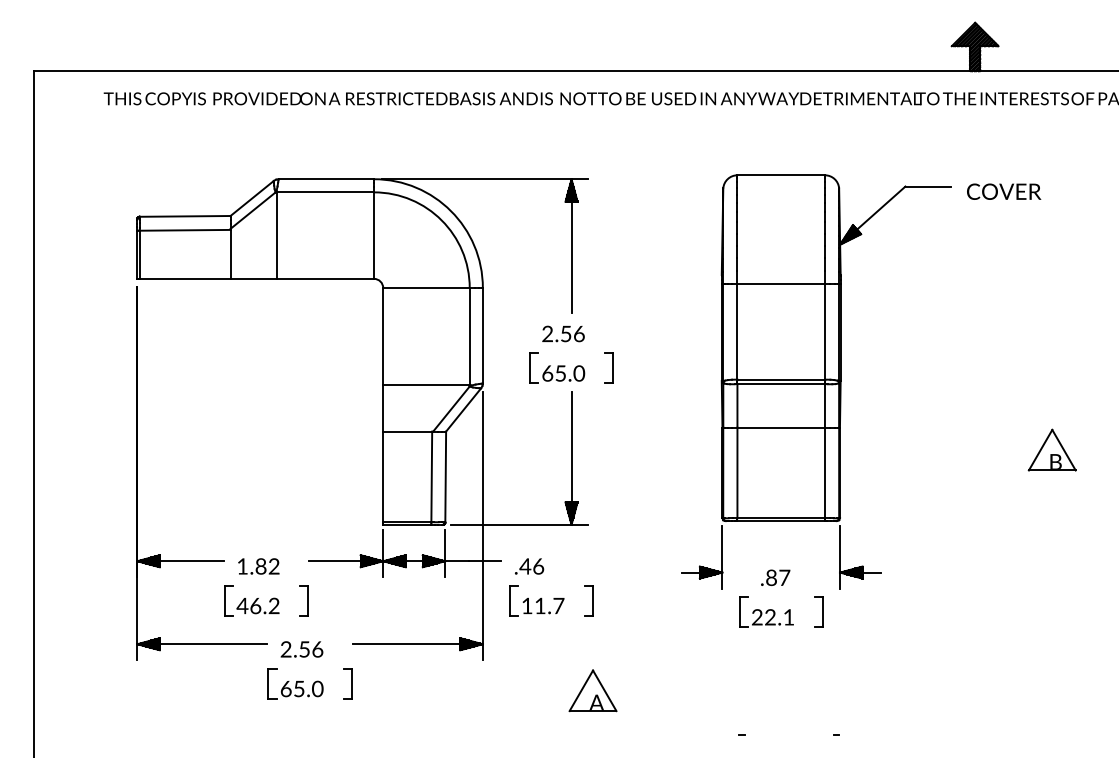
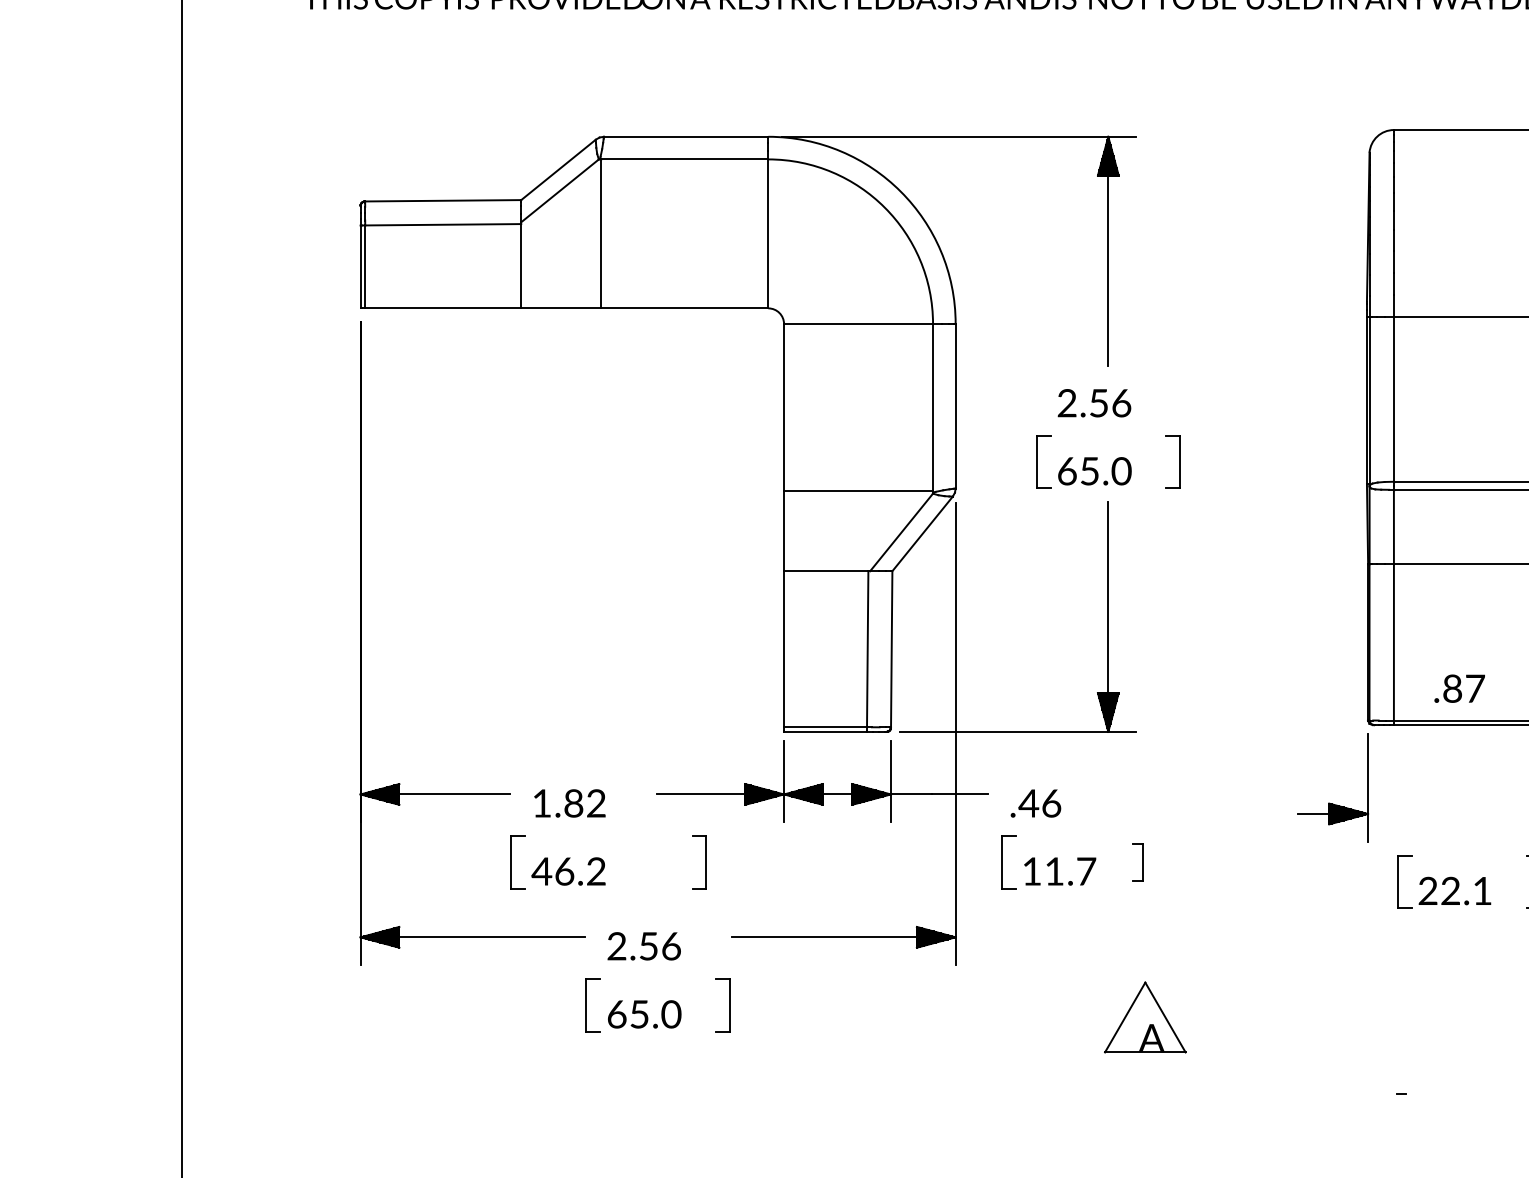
text: (775, 577) -> (1459, 688), moved
part: (303, 600) -> (698, 862), moved
part: (588, 600) -> (1137, 862), size x0.7

